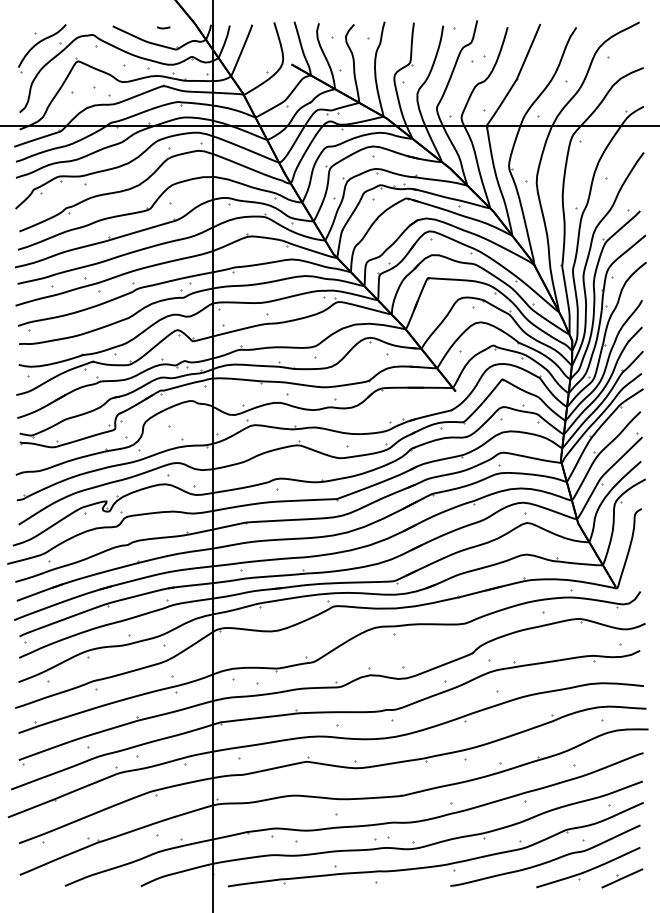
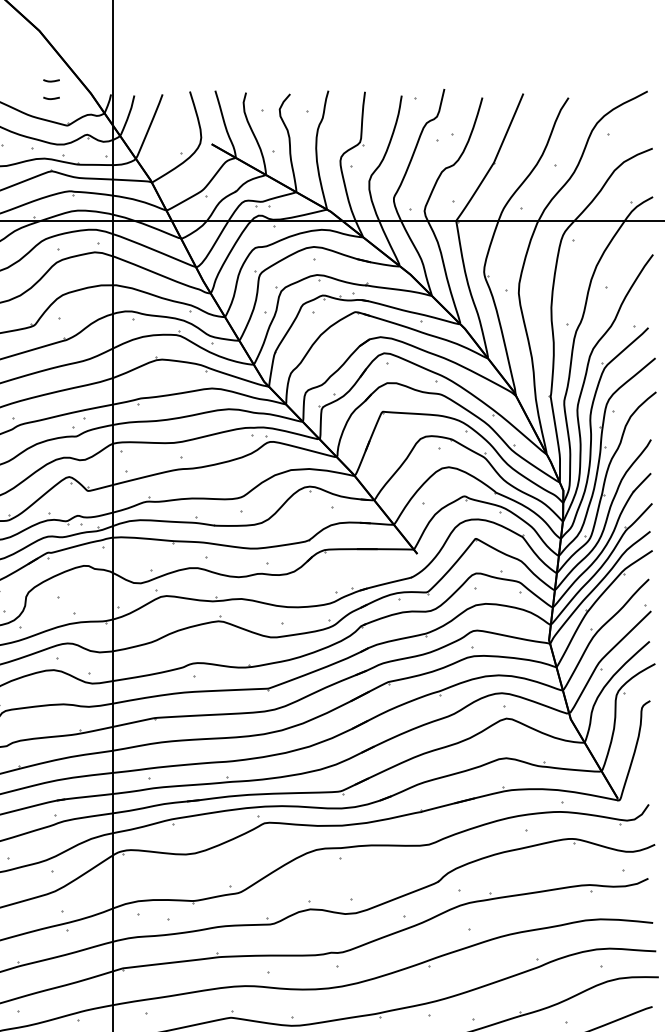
curve: (163, 13) -> (51, 80), added

